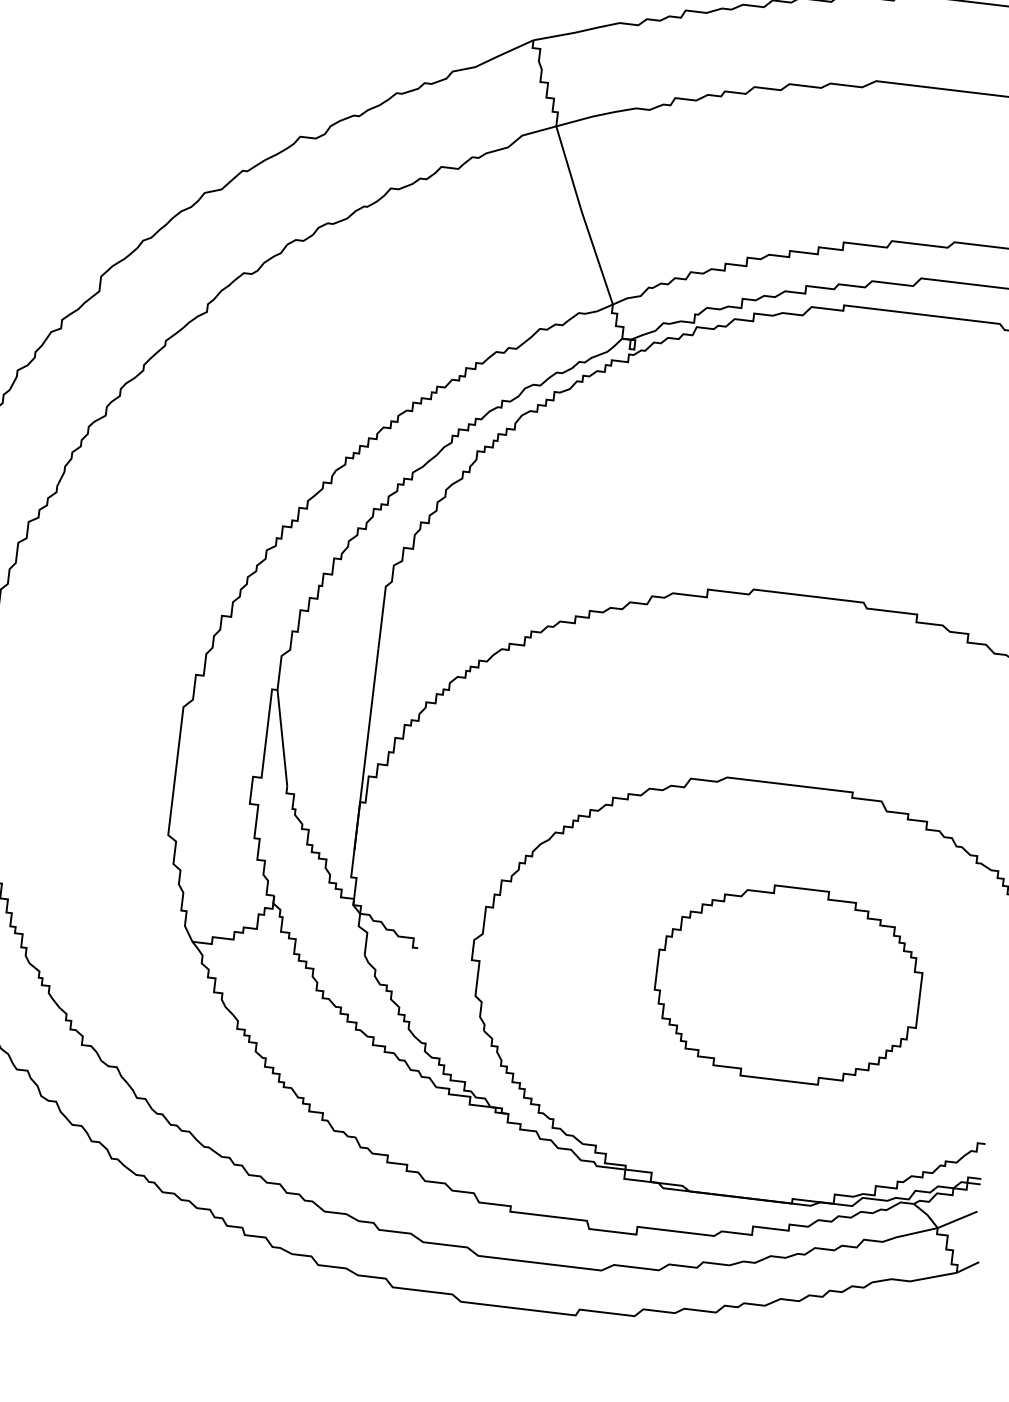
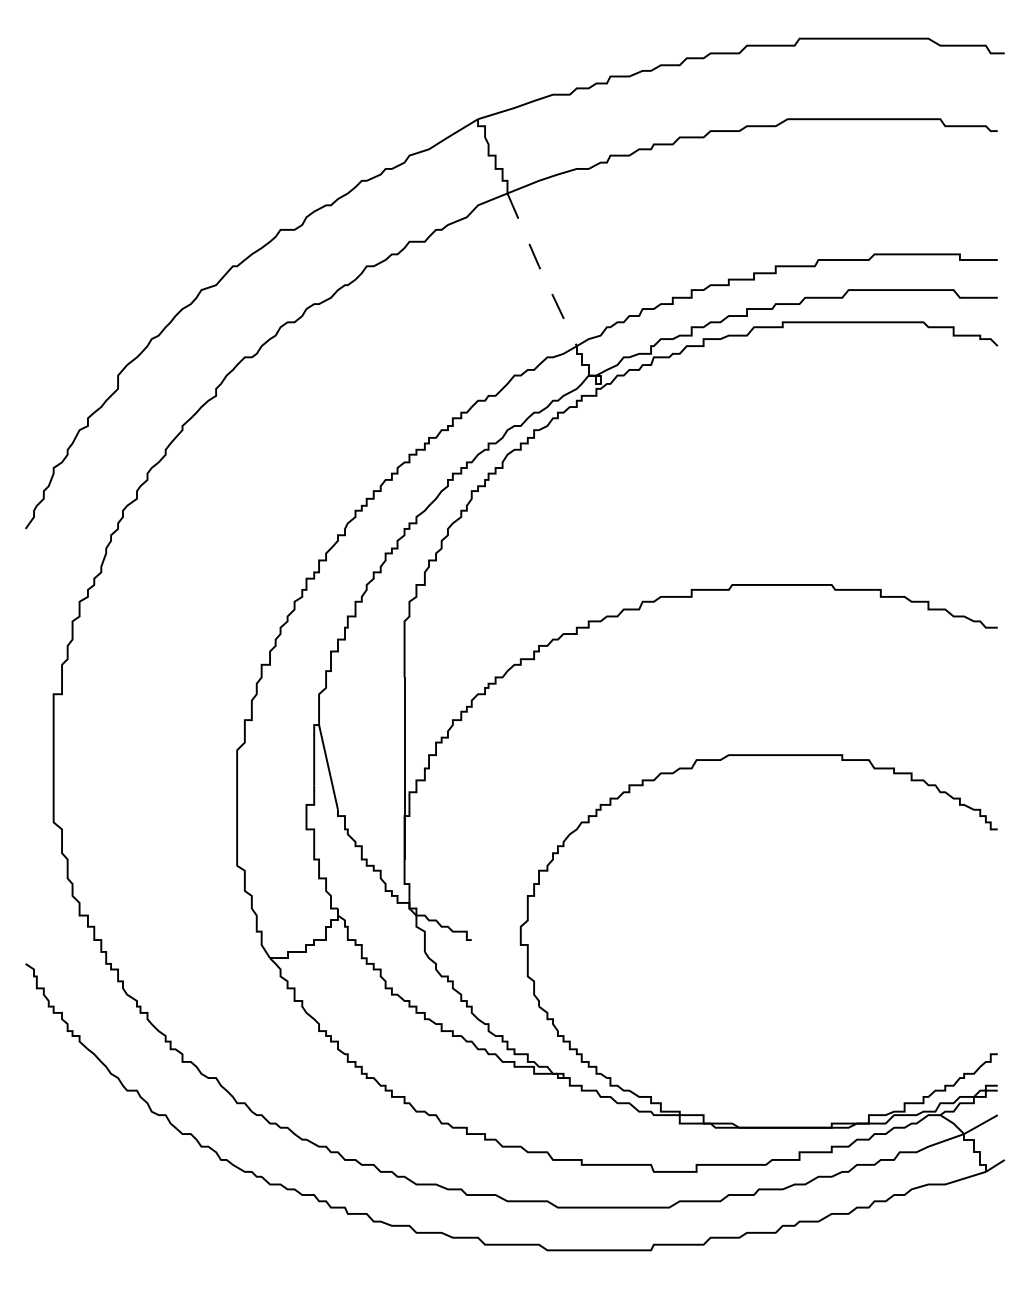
line: (582, 214) -> (540, 269), solid -> dashed
part: (787, 983) -> (804, 932), removed

